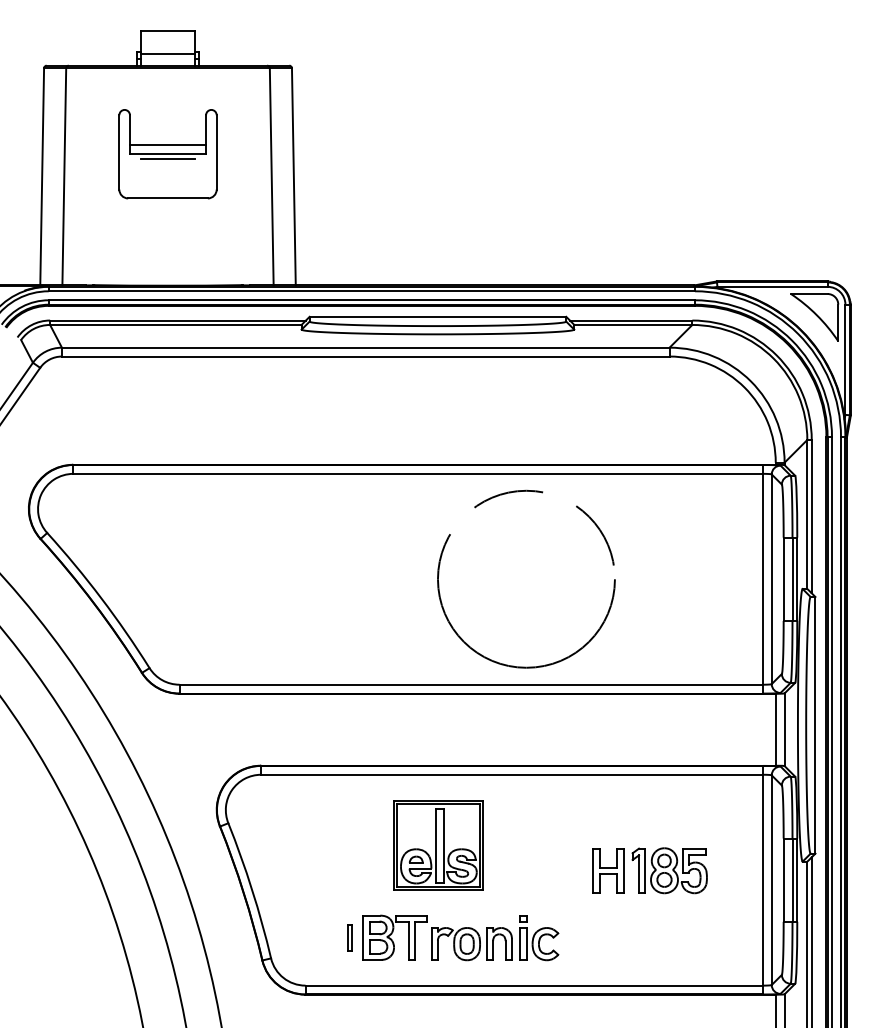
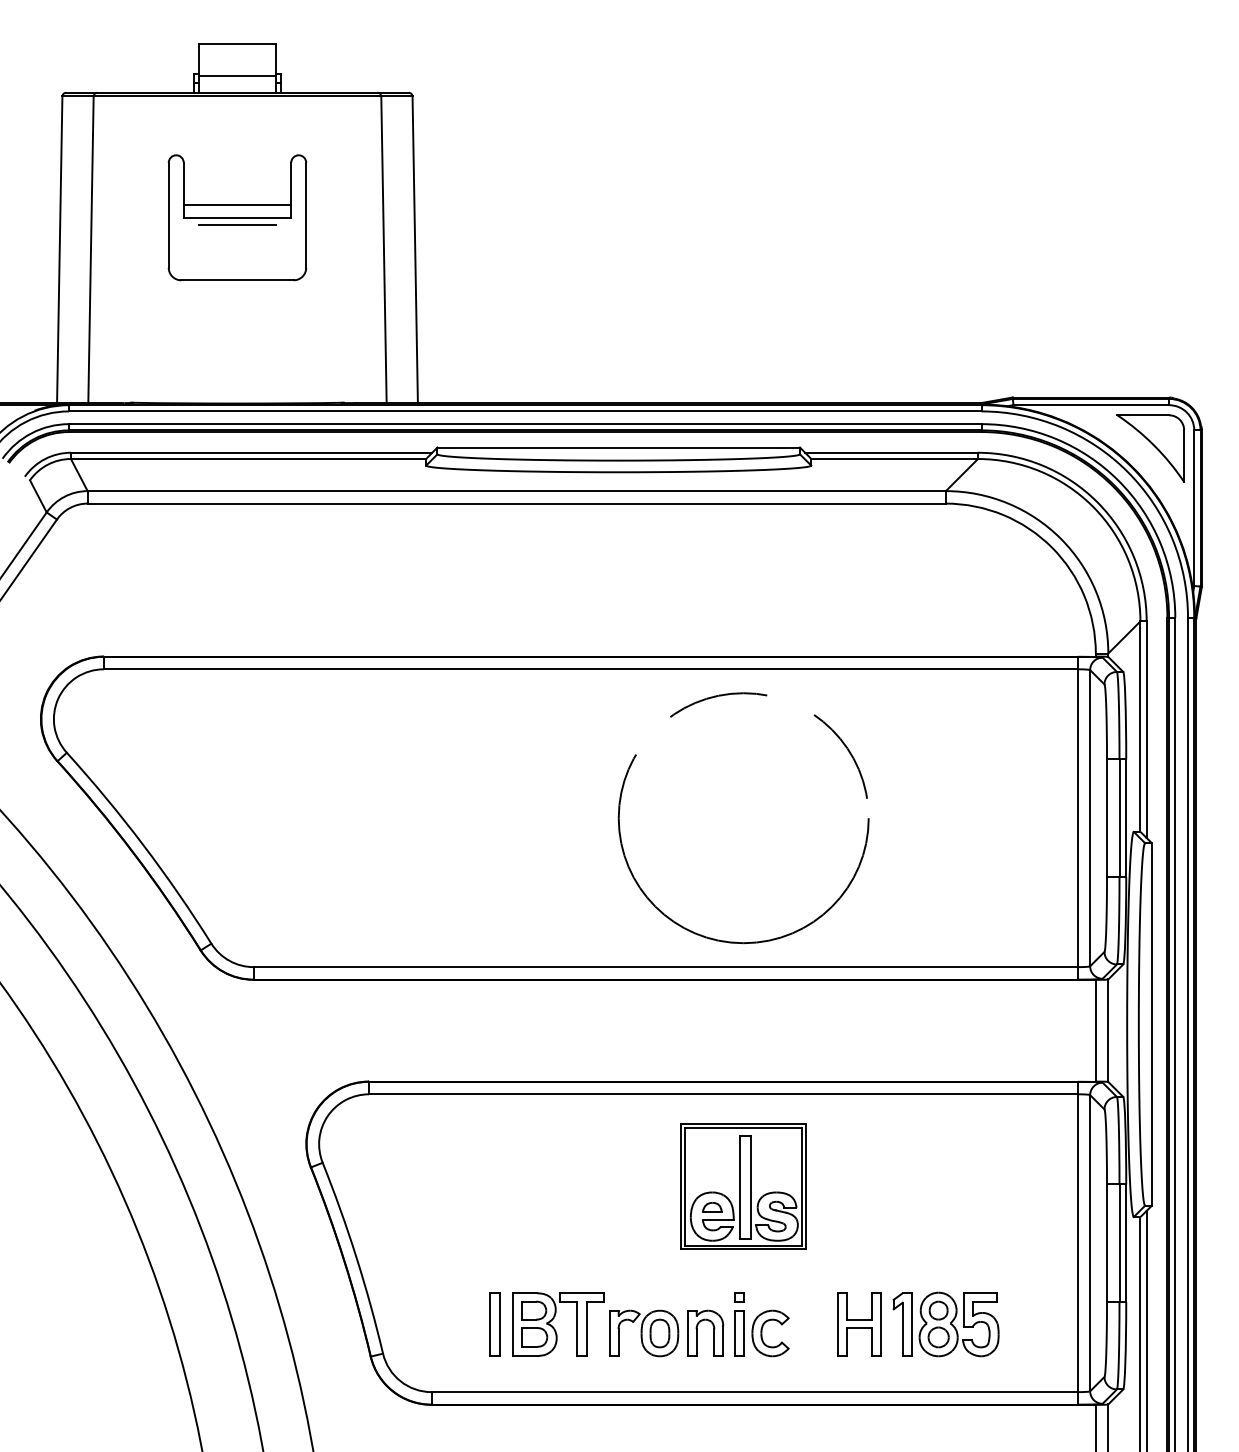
part: (438, 845) -> (743, 1187), moved
part: (649, 870) -> (917, 1324), moved
part: (350, 937) -> (495, 1324), size x1.67

